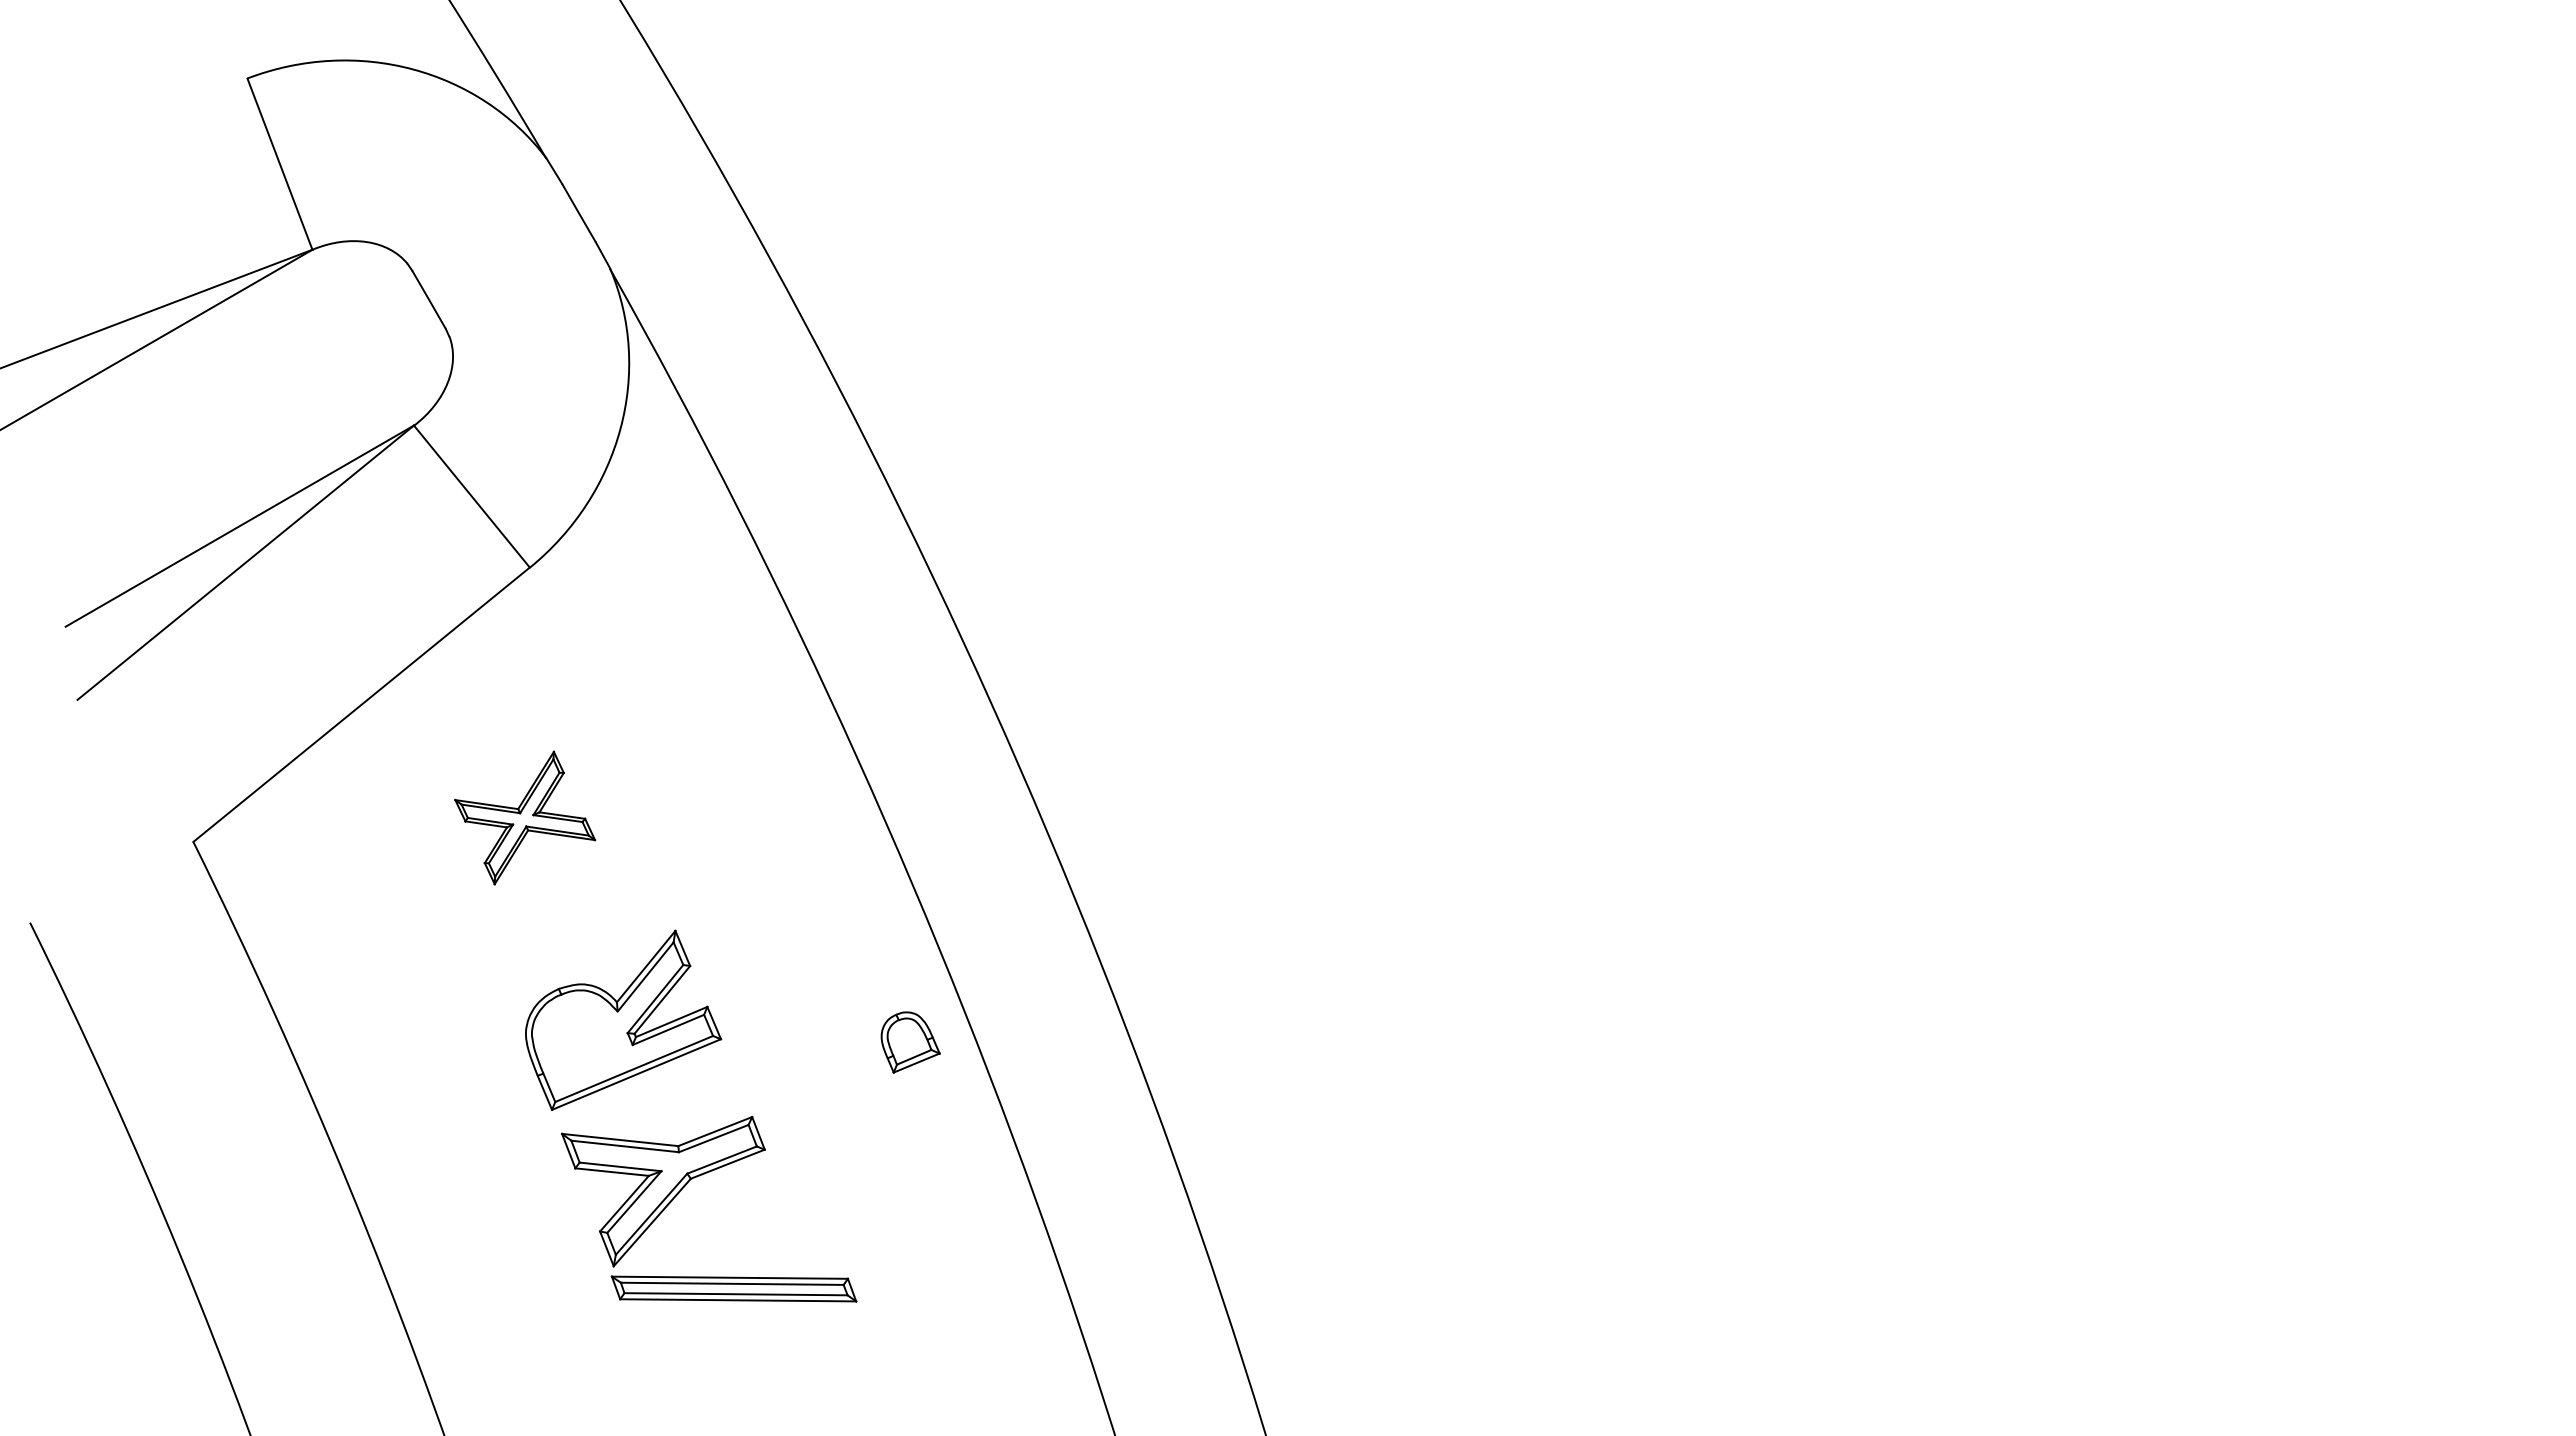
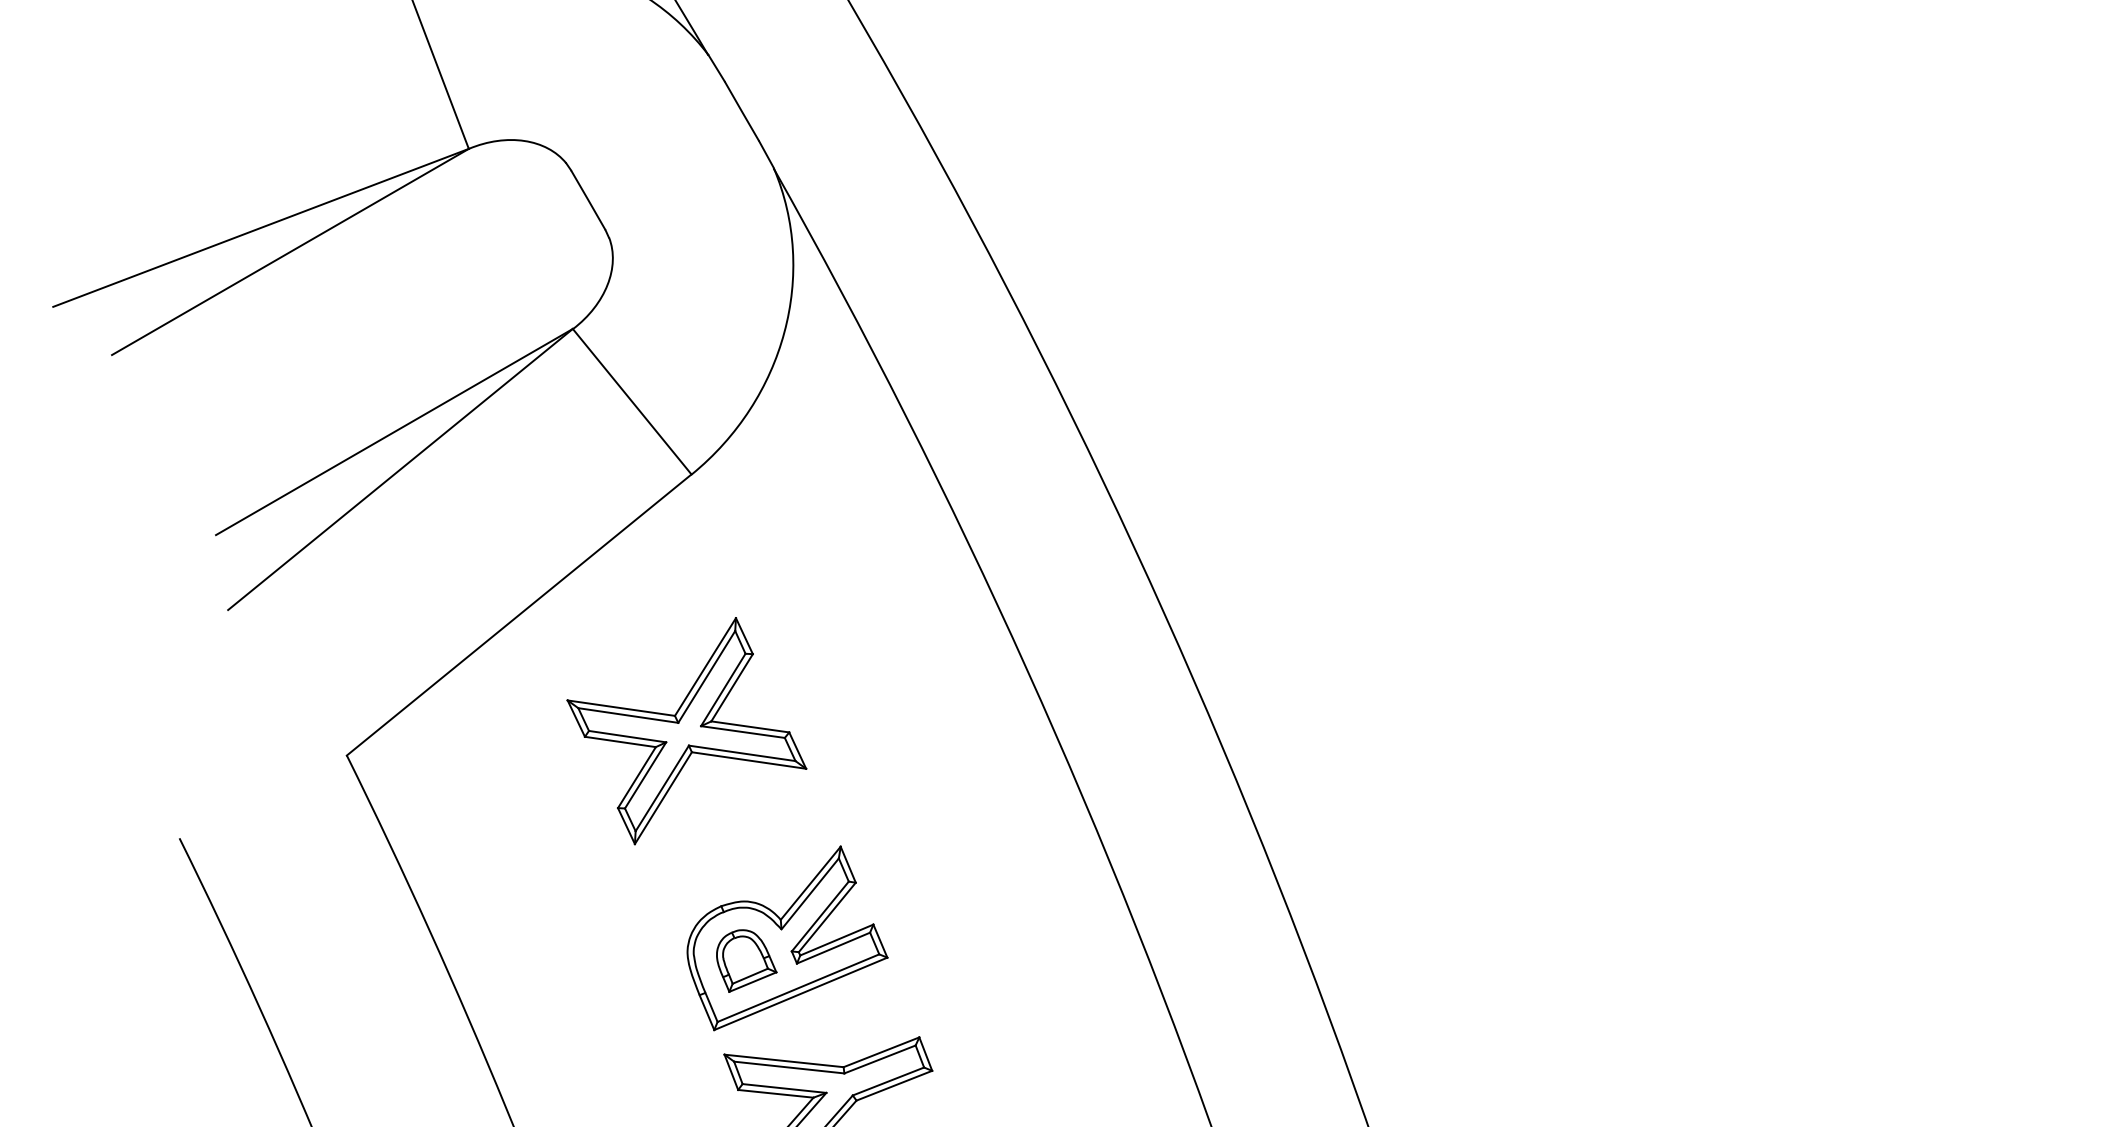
part: (524, 817) -> (686, 730), size x1.67
part: (910, 1042) -> (746, 961), moved

